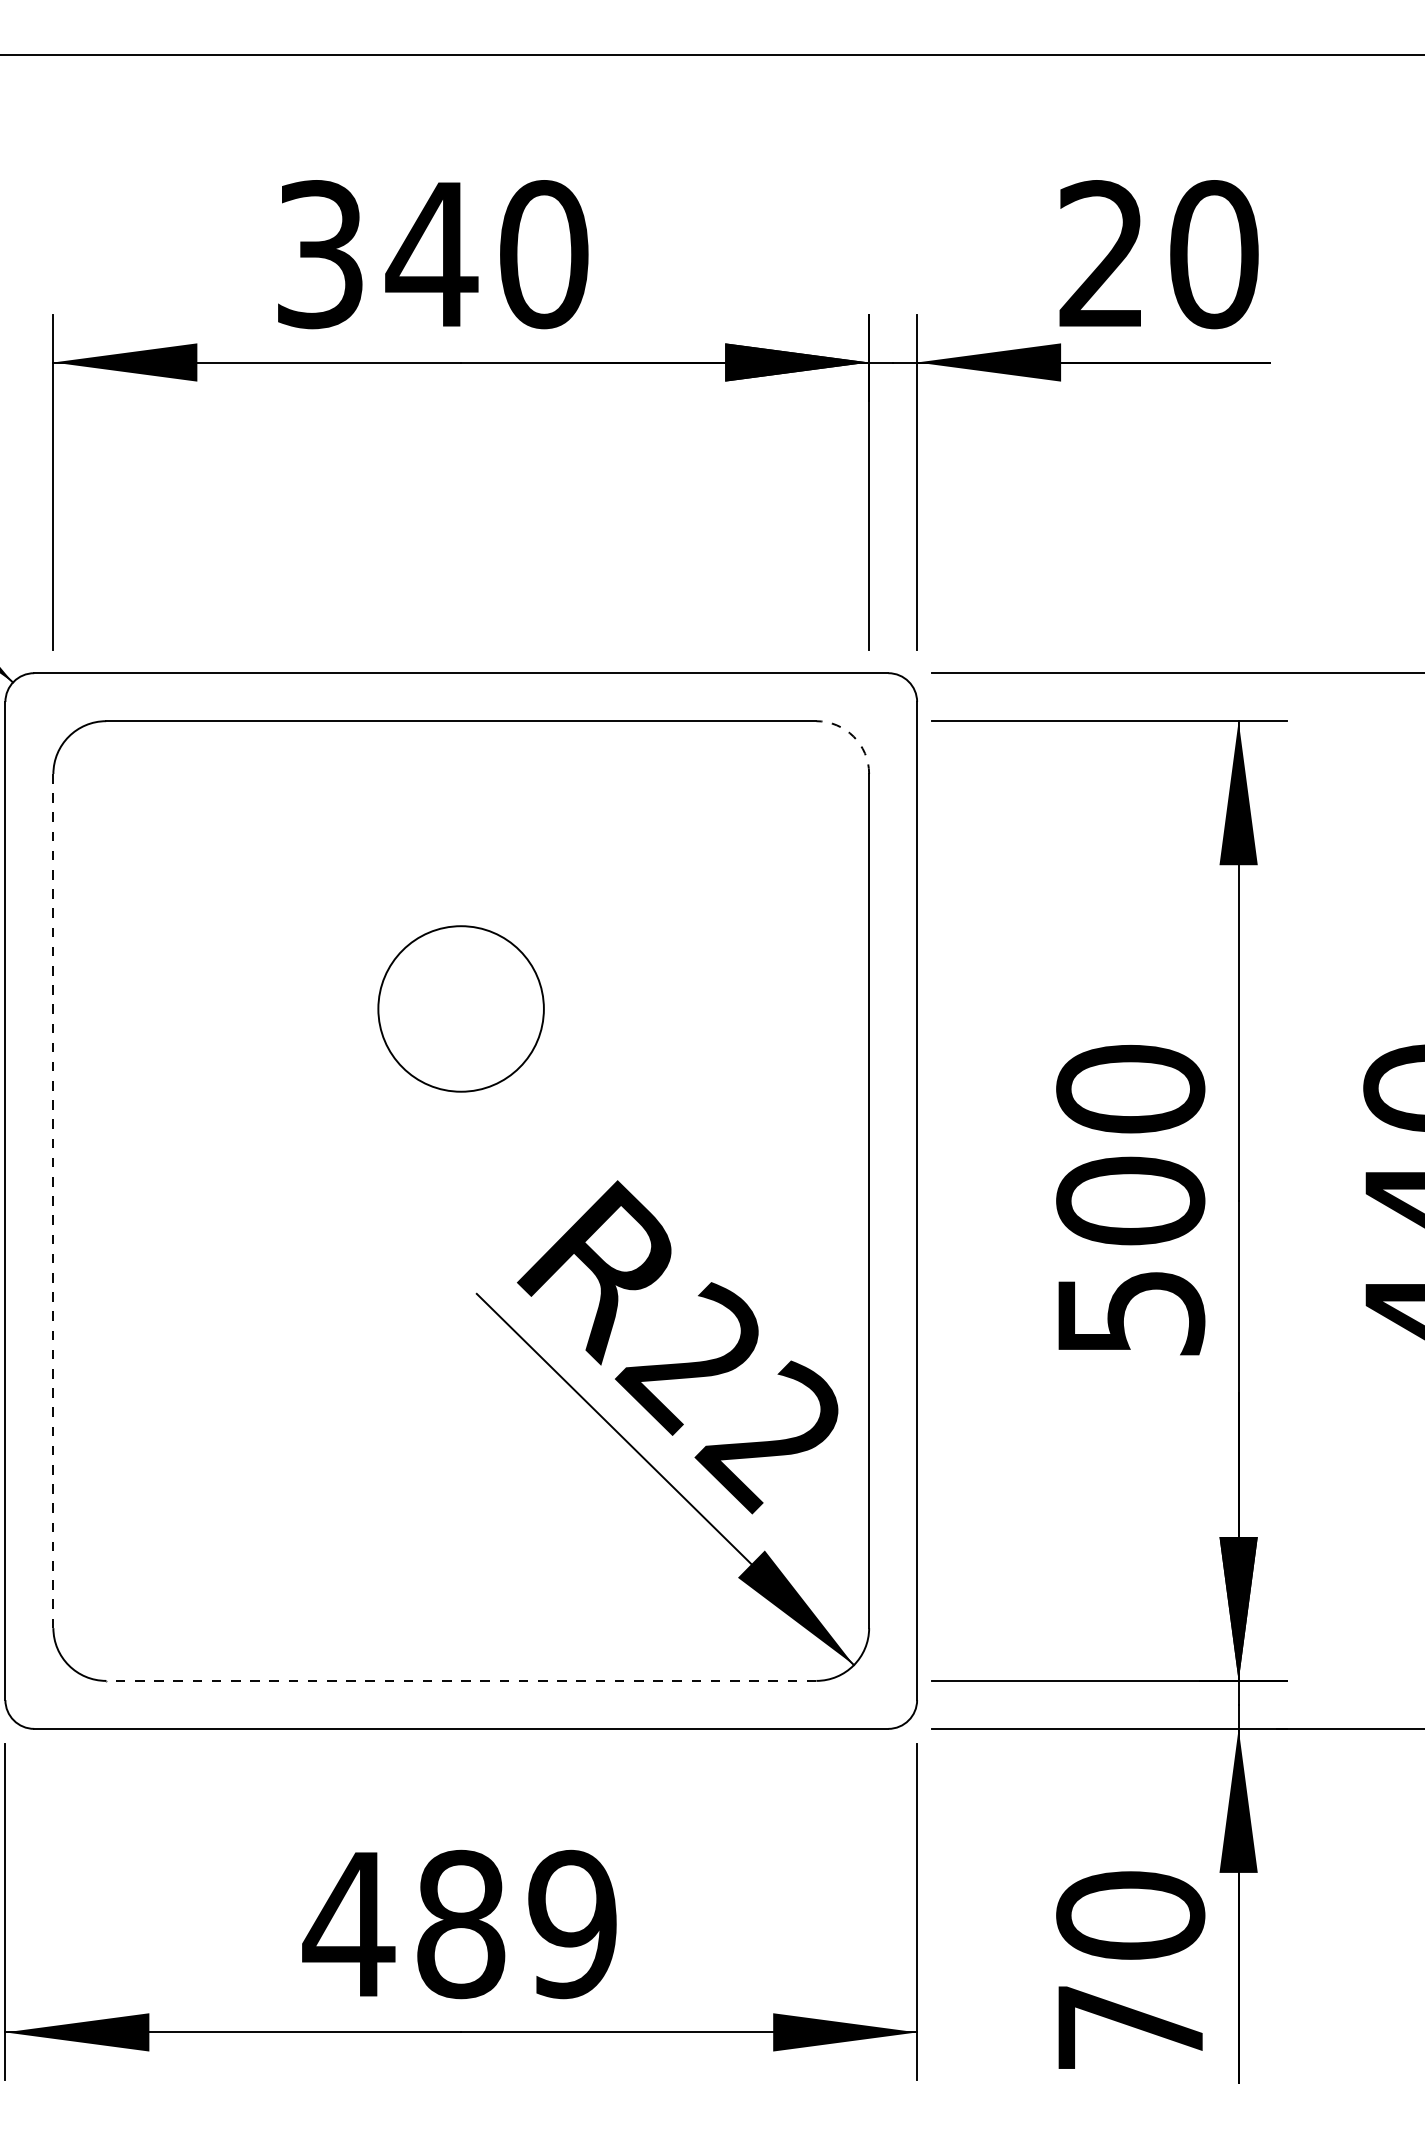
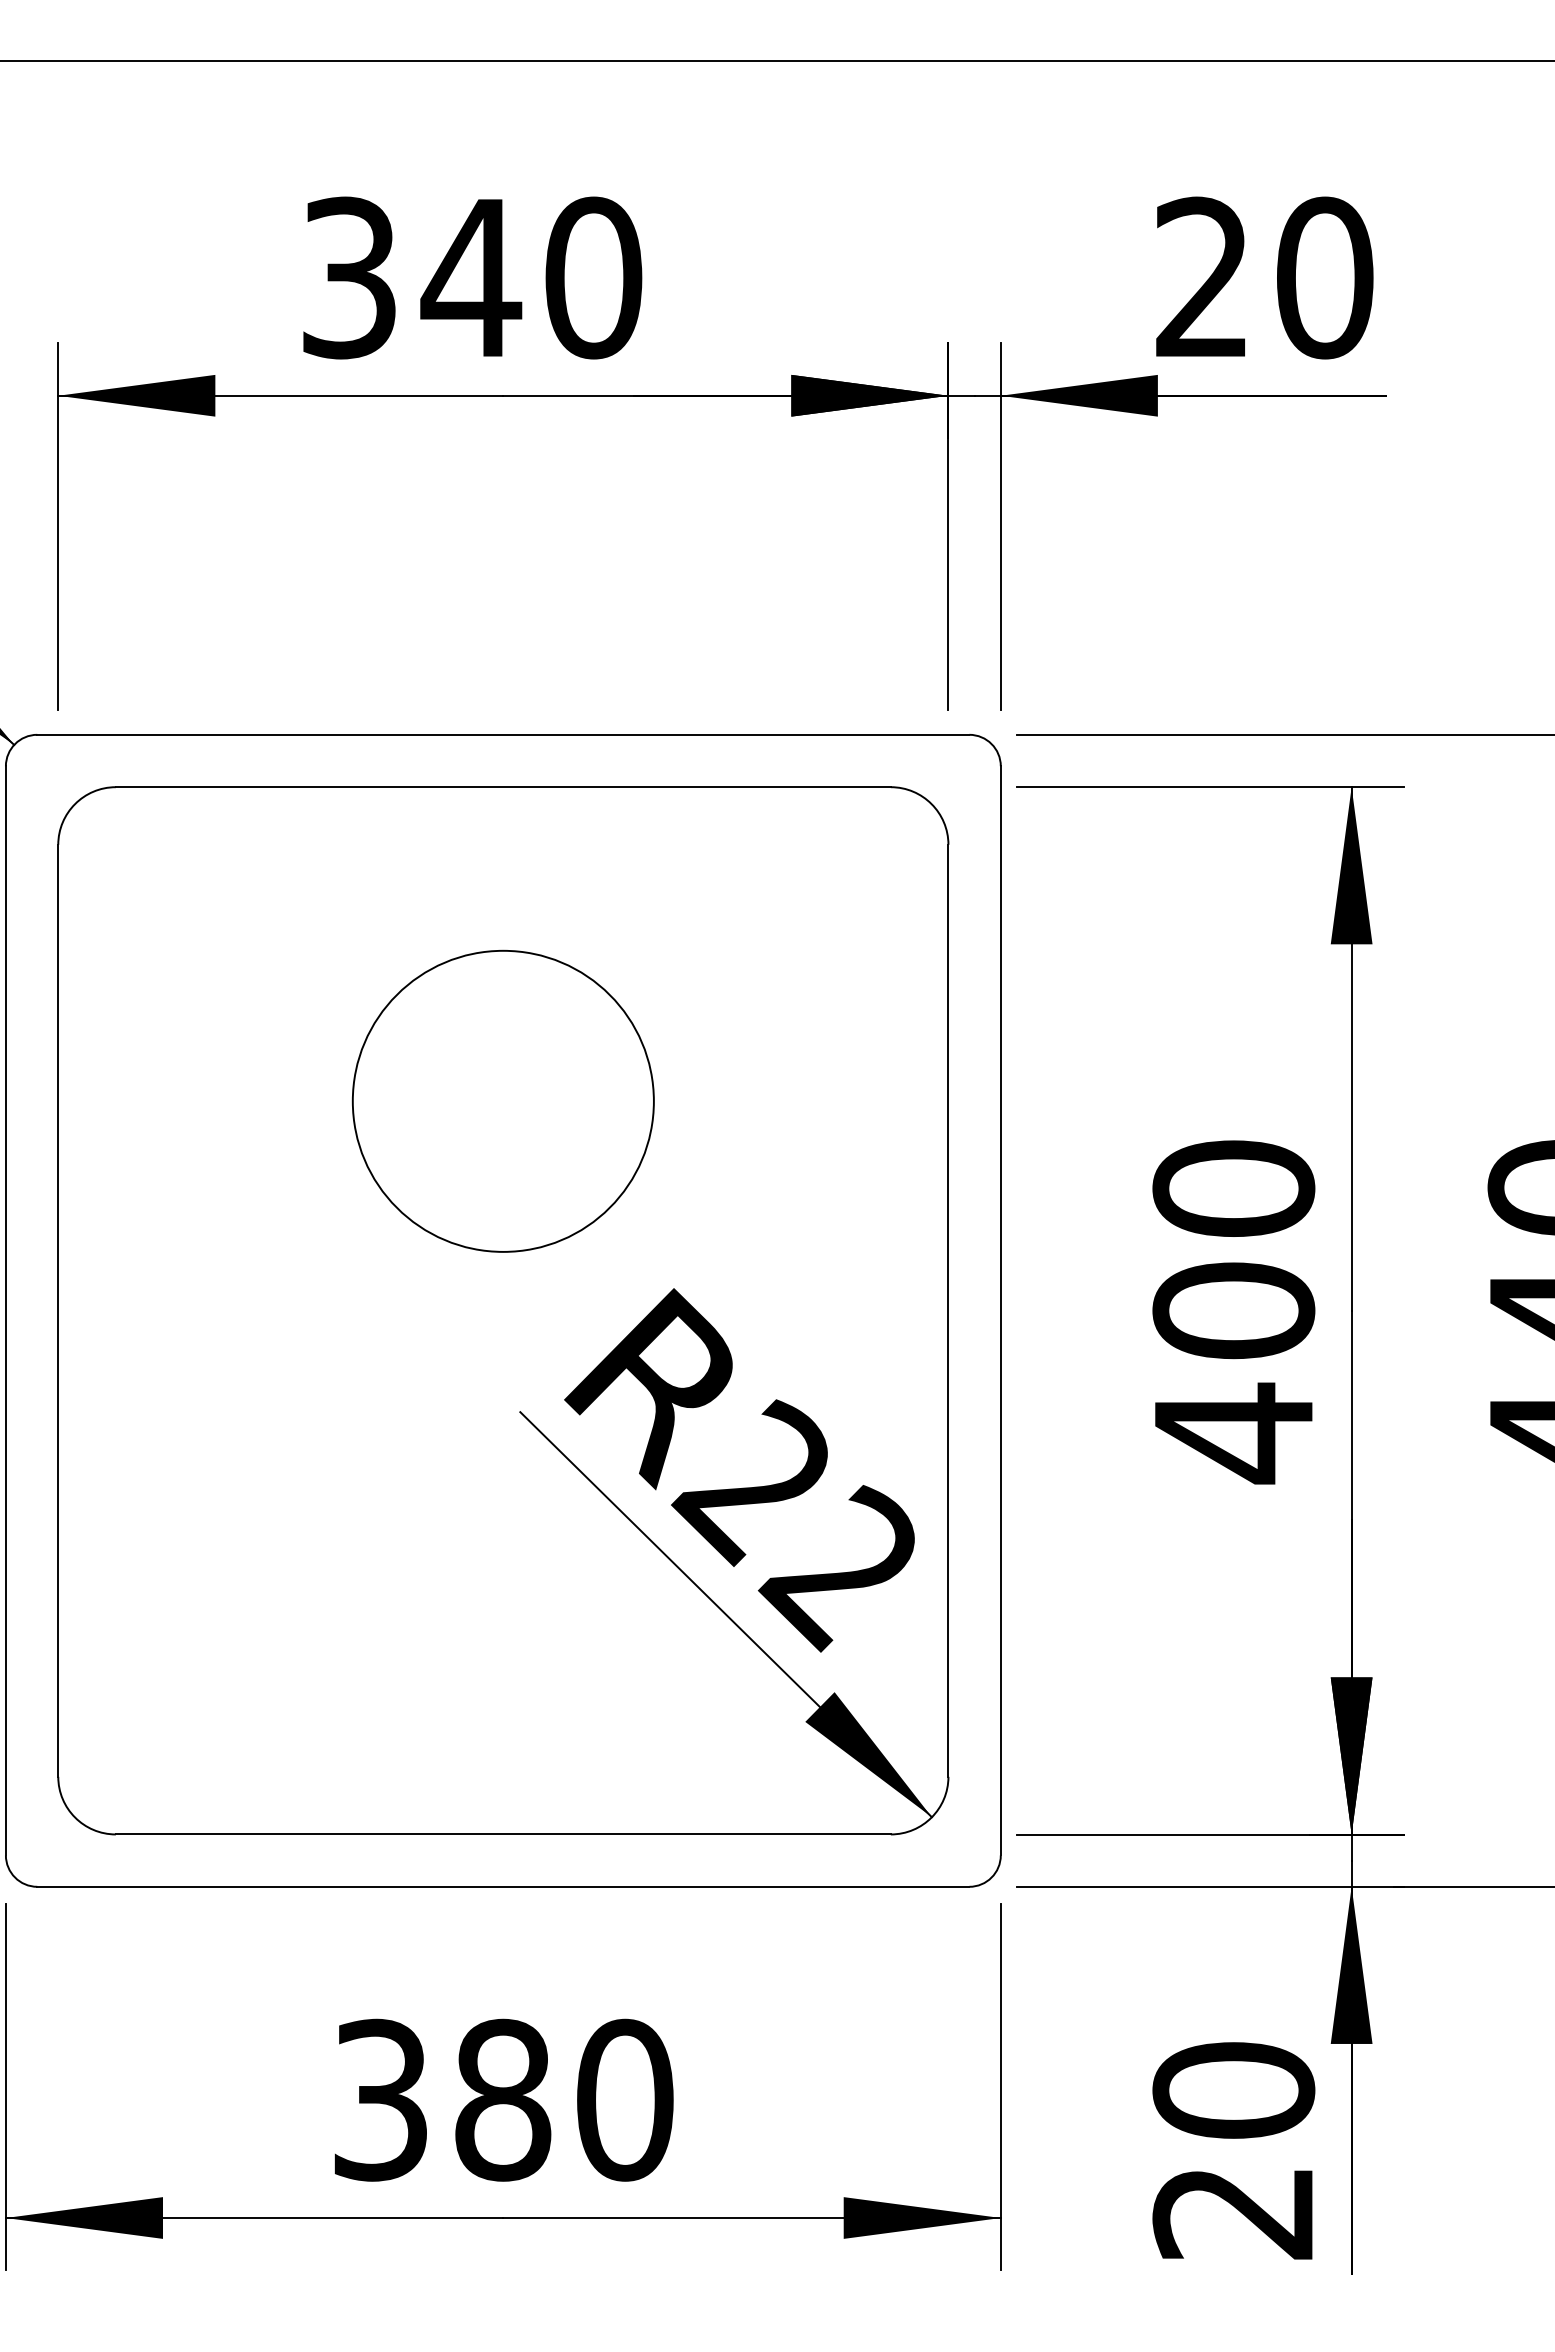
arc: (853, 737) -> (931, 804), dashed -> solid
circle: (460, 1008) -> (502, 1100), size x1.67
line: (53, 1200) -> (58, 1310), dashed -> solid
text: (1132, 1313) -> (1235, 1433), 500 -> 400
line: (460, 1680) -> (502, 1834), dashed -> solid
text: (459, 1923) -> (501, 2099), 489 -> 380
text: (1129, 2028) -> (1232, 2213), 70 -> 20

